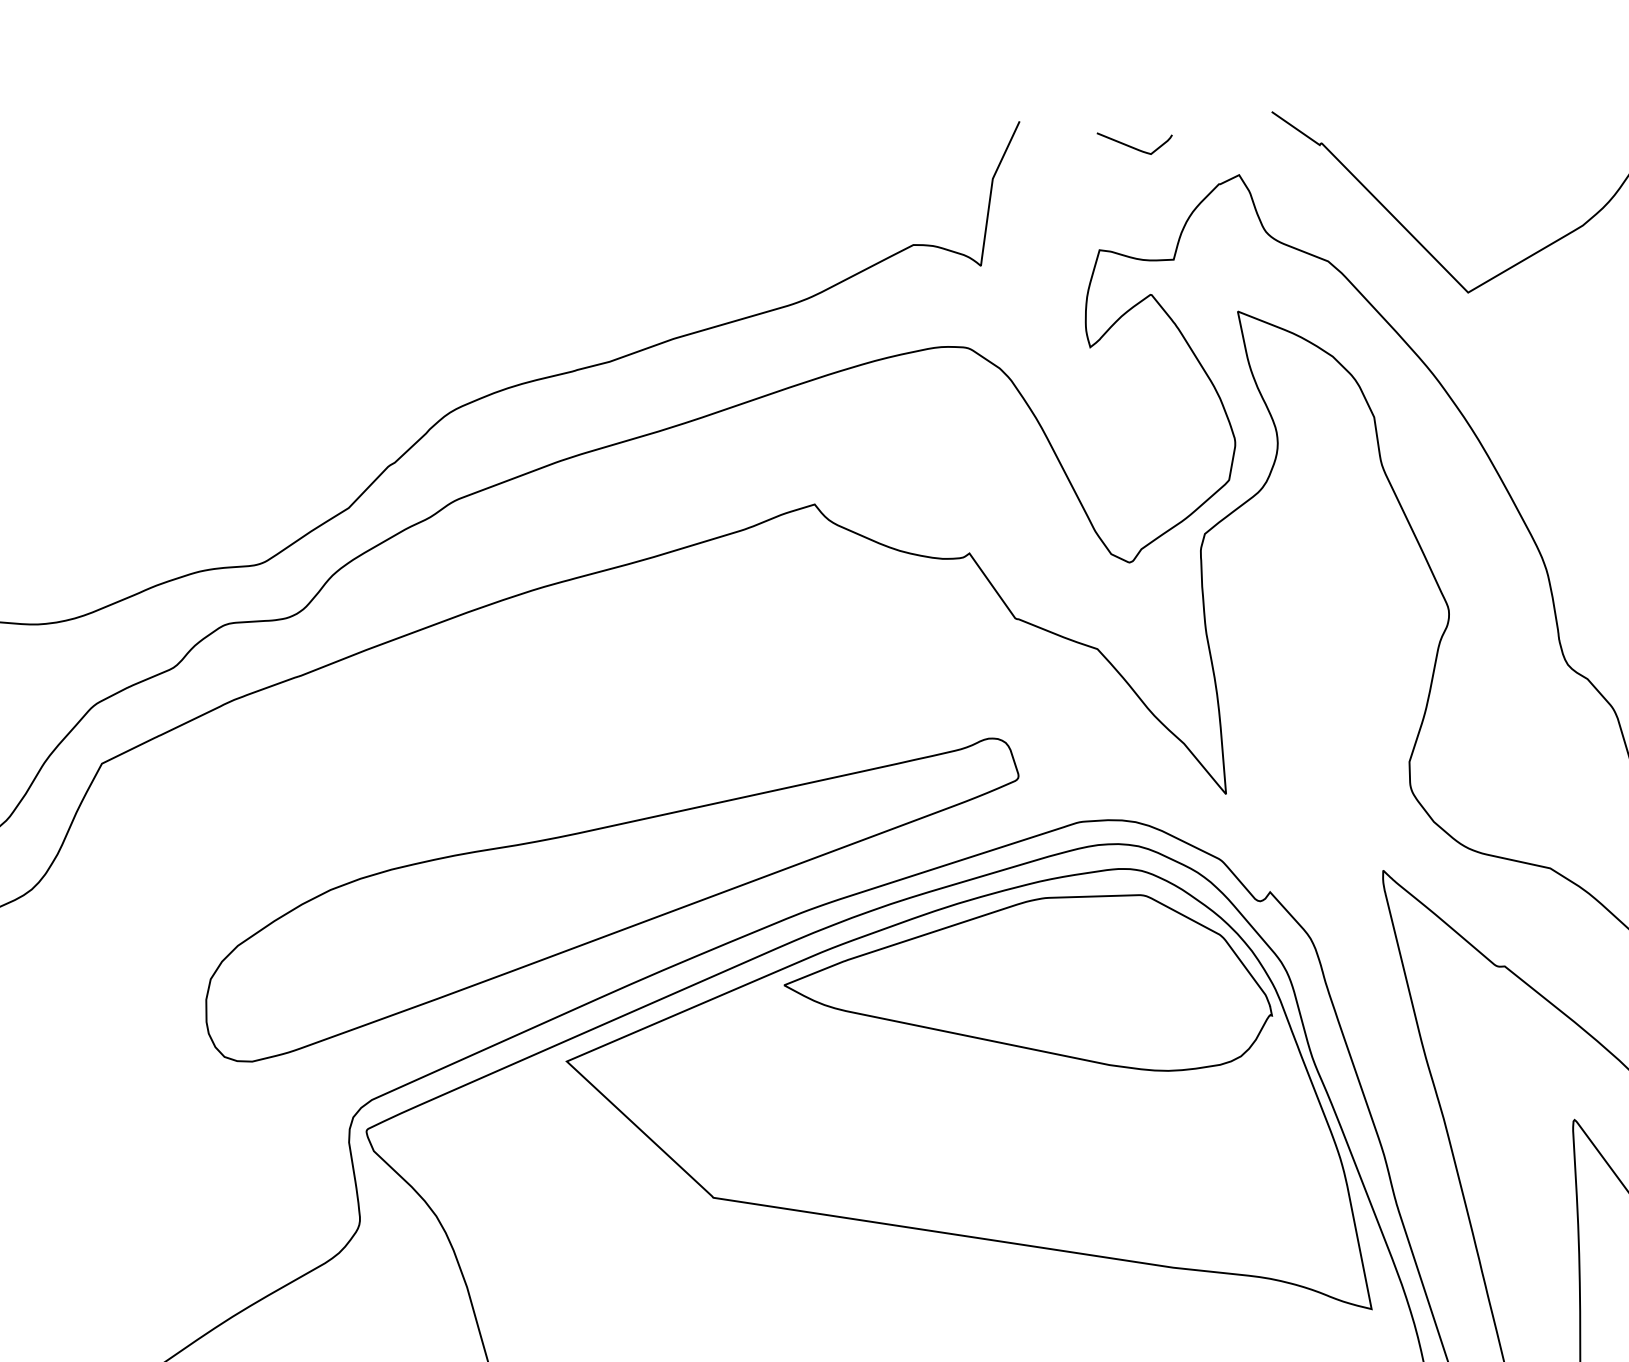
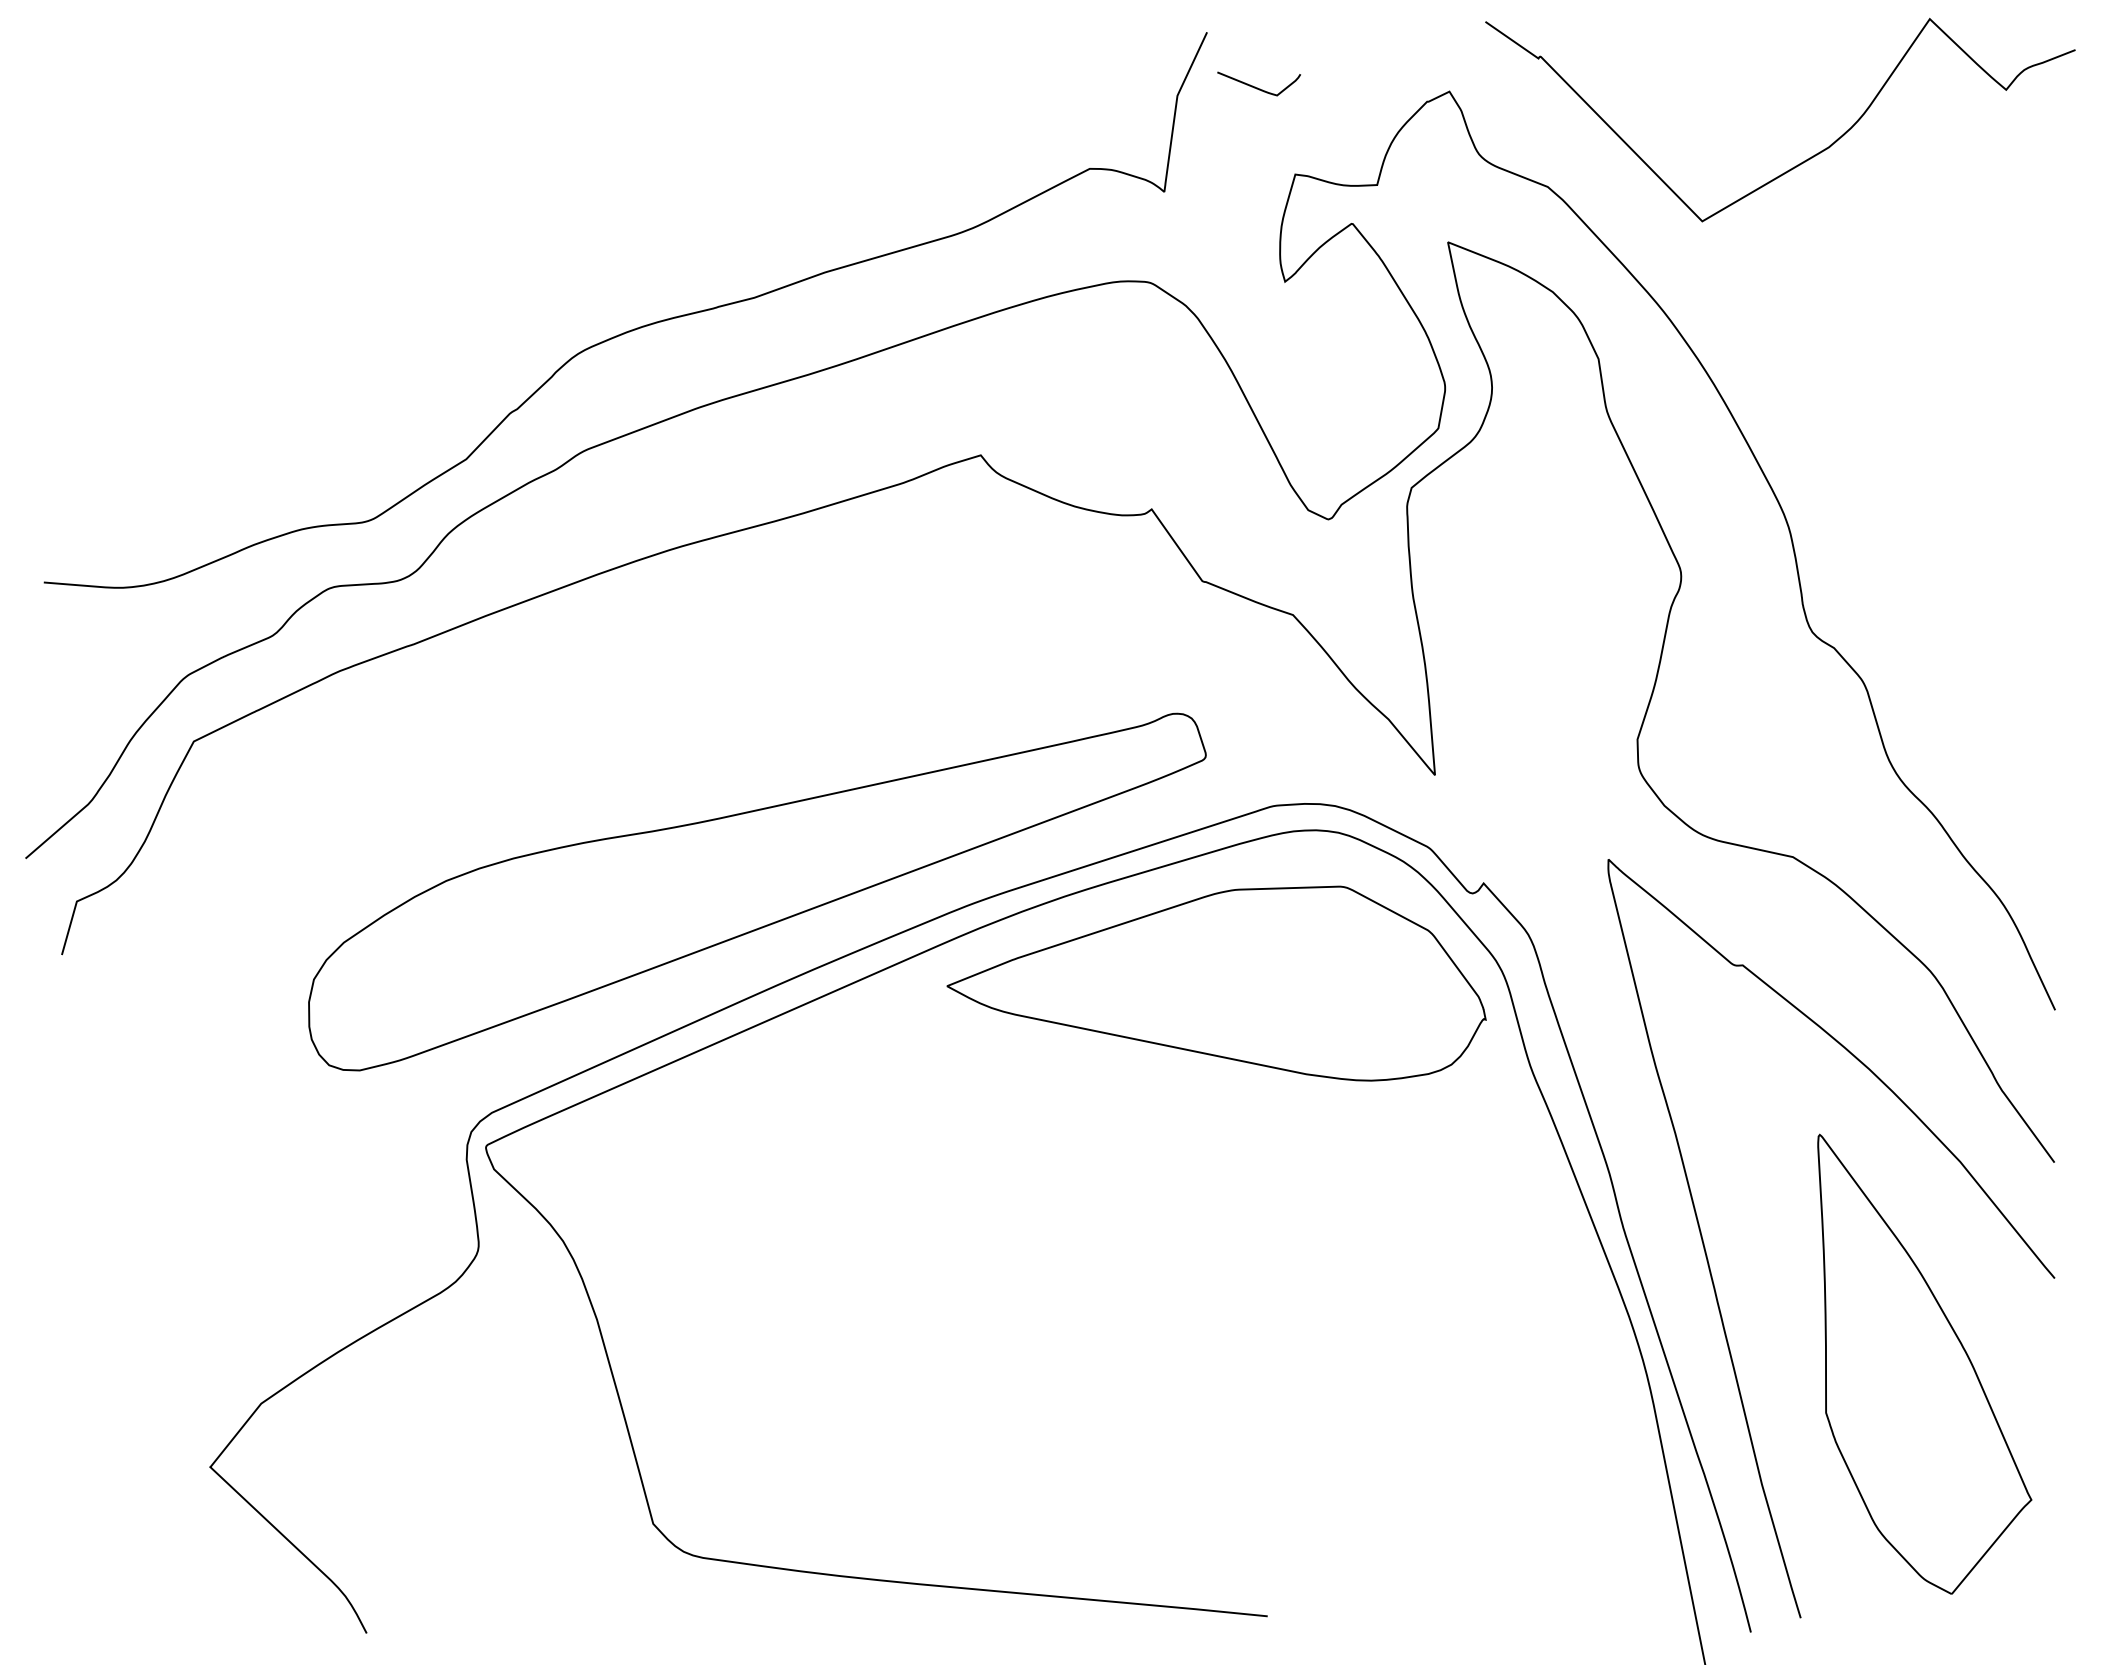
curve: (1133, 146) -> (1257, 87), moved
part: (968, 1088) -> (1150, 1100), removed

